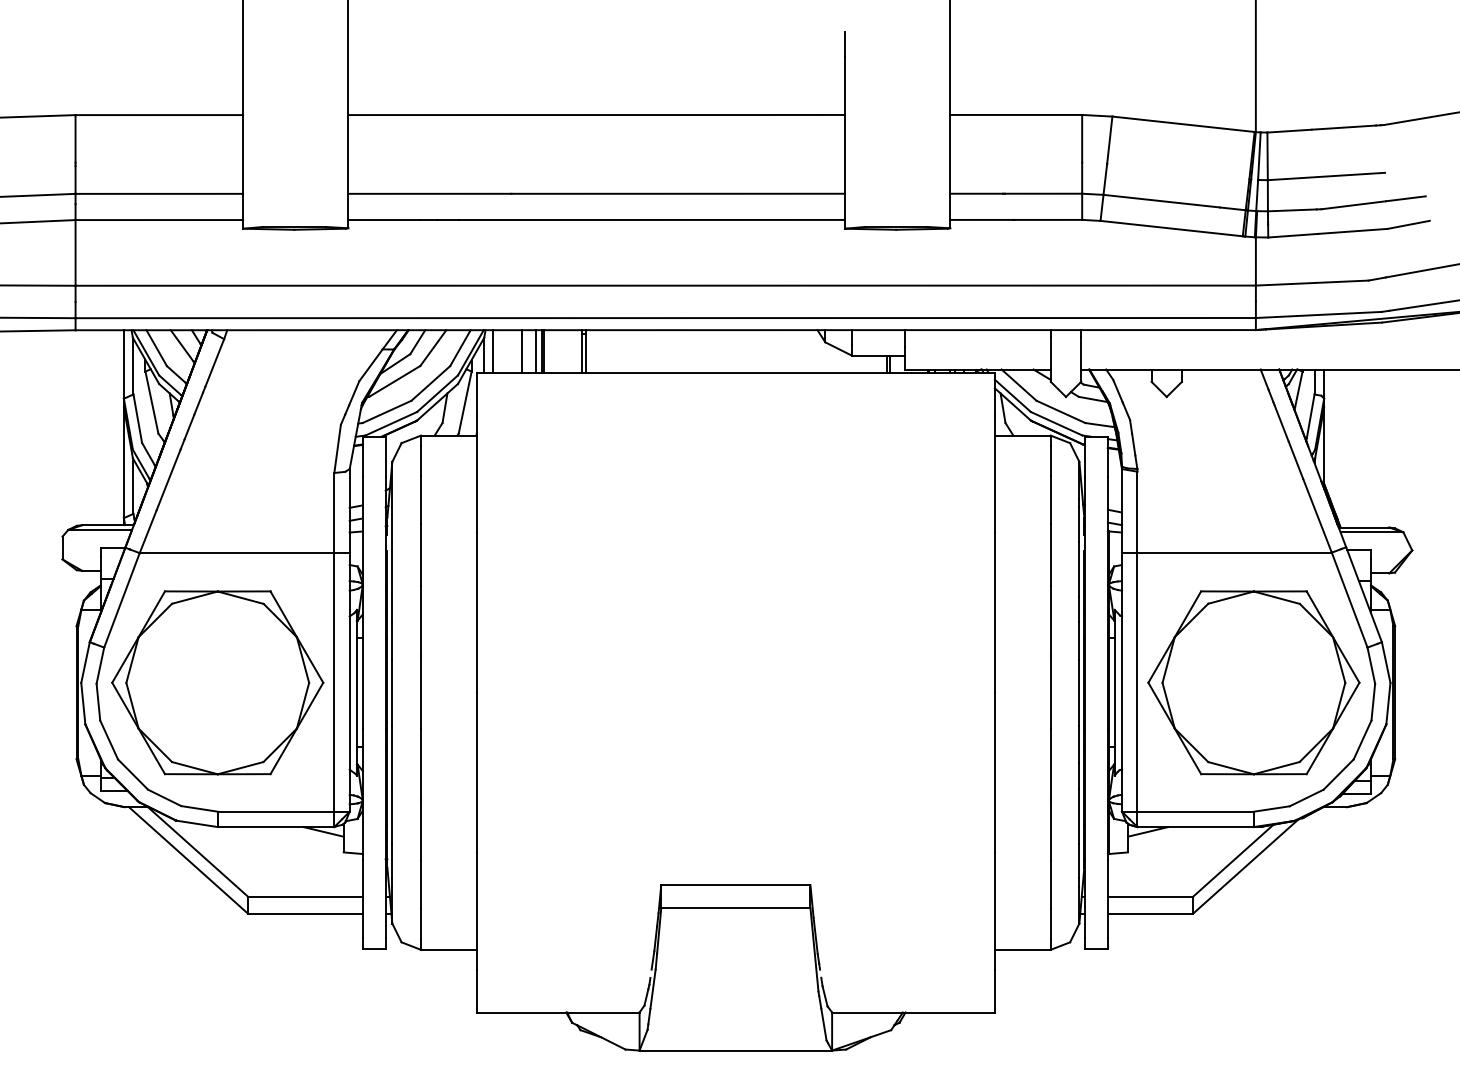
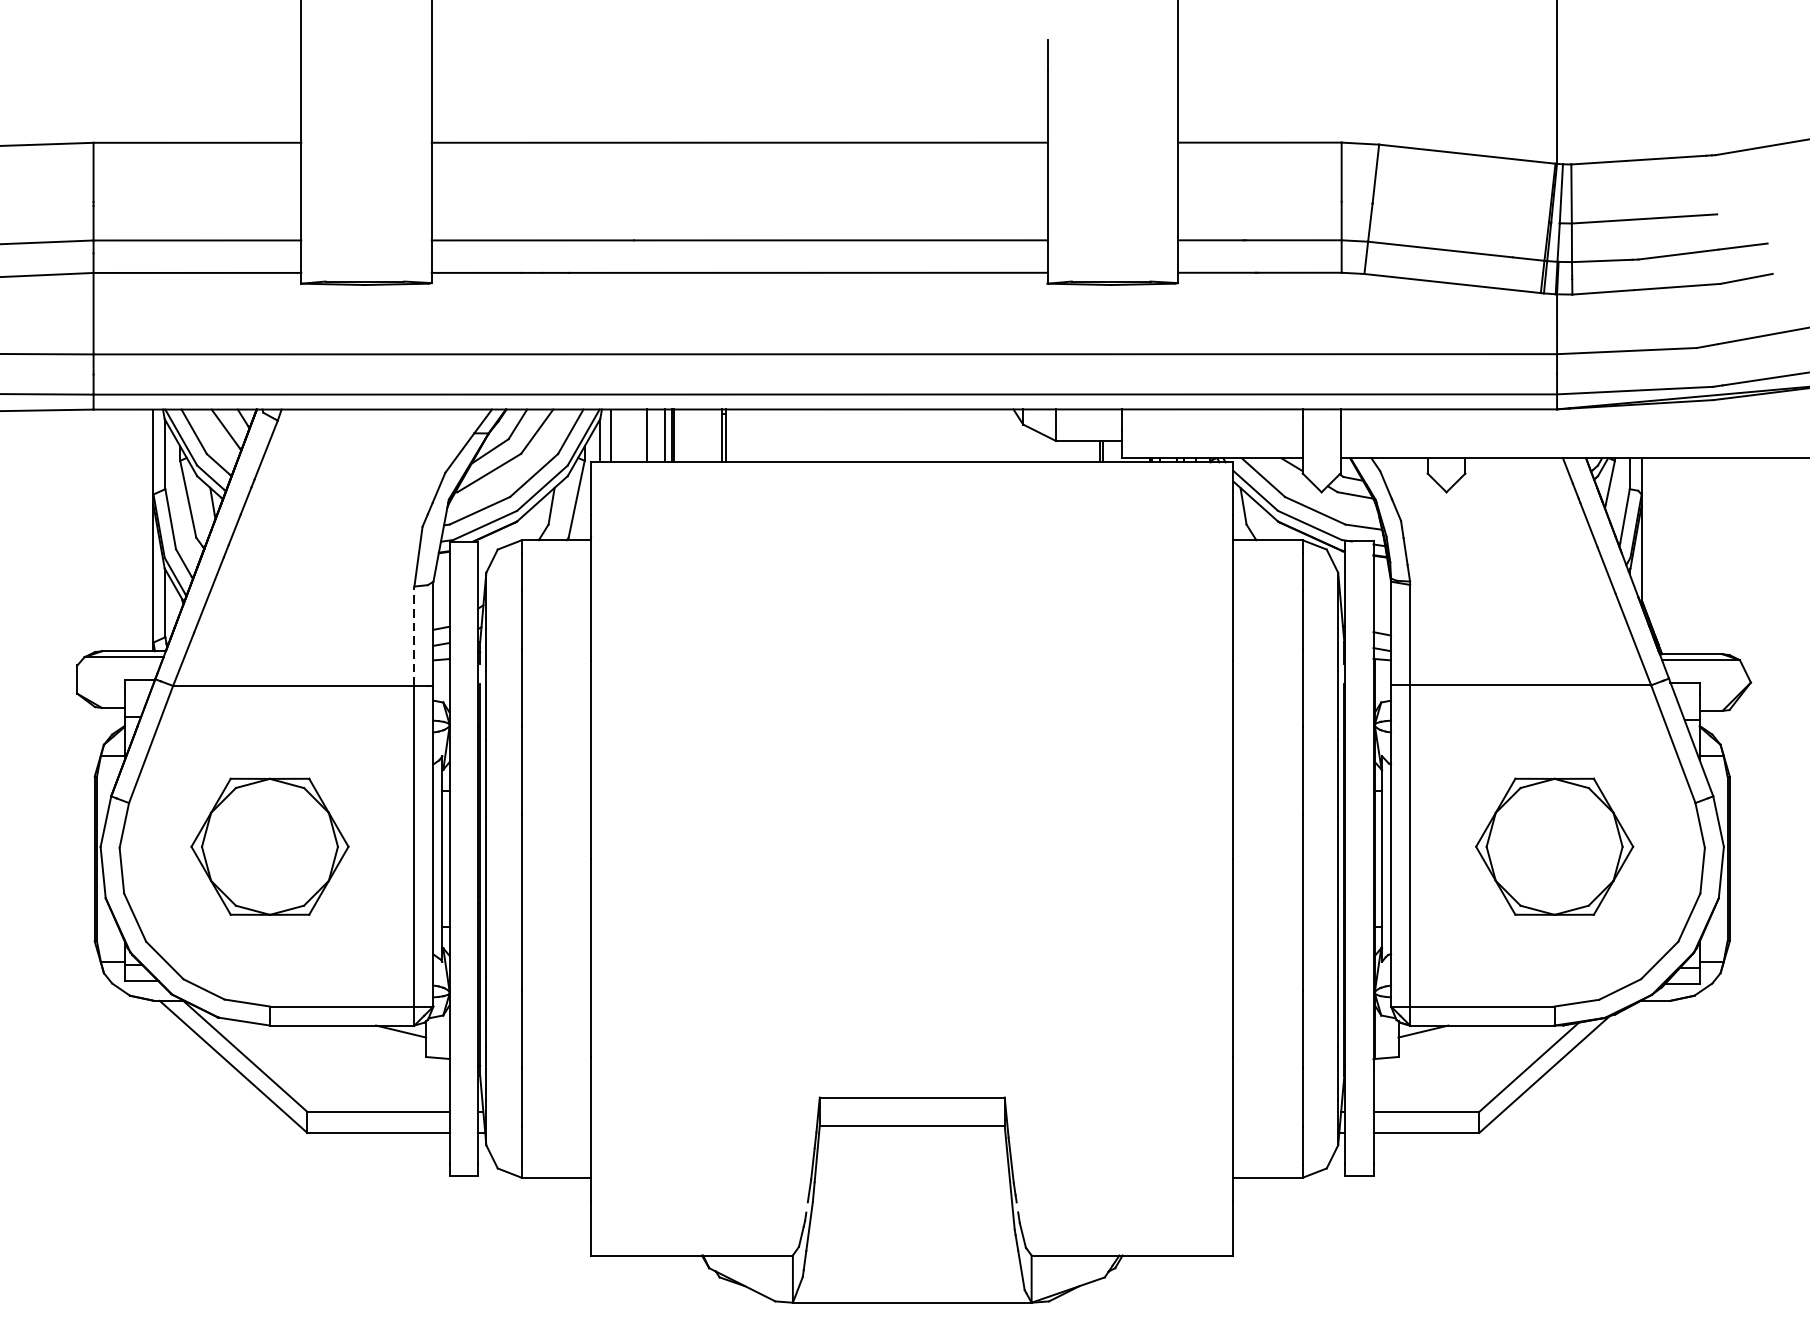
line: (334, 512) -> (414, 635), solid -> dashed
part: (217, 682) -> (269, 846), size x0.6
part: (1253, 682) -> (1554, 846), size x0.6

